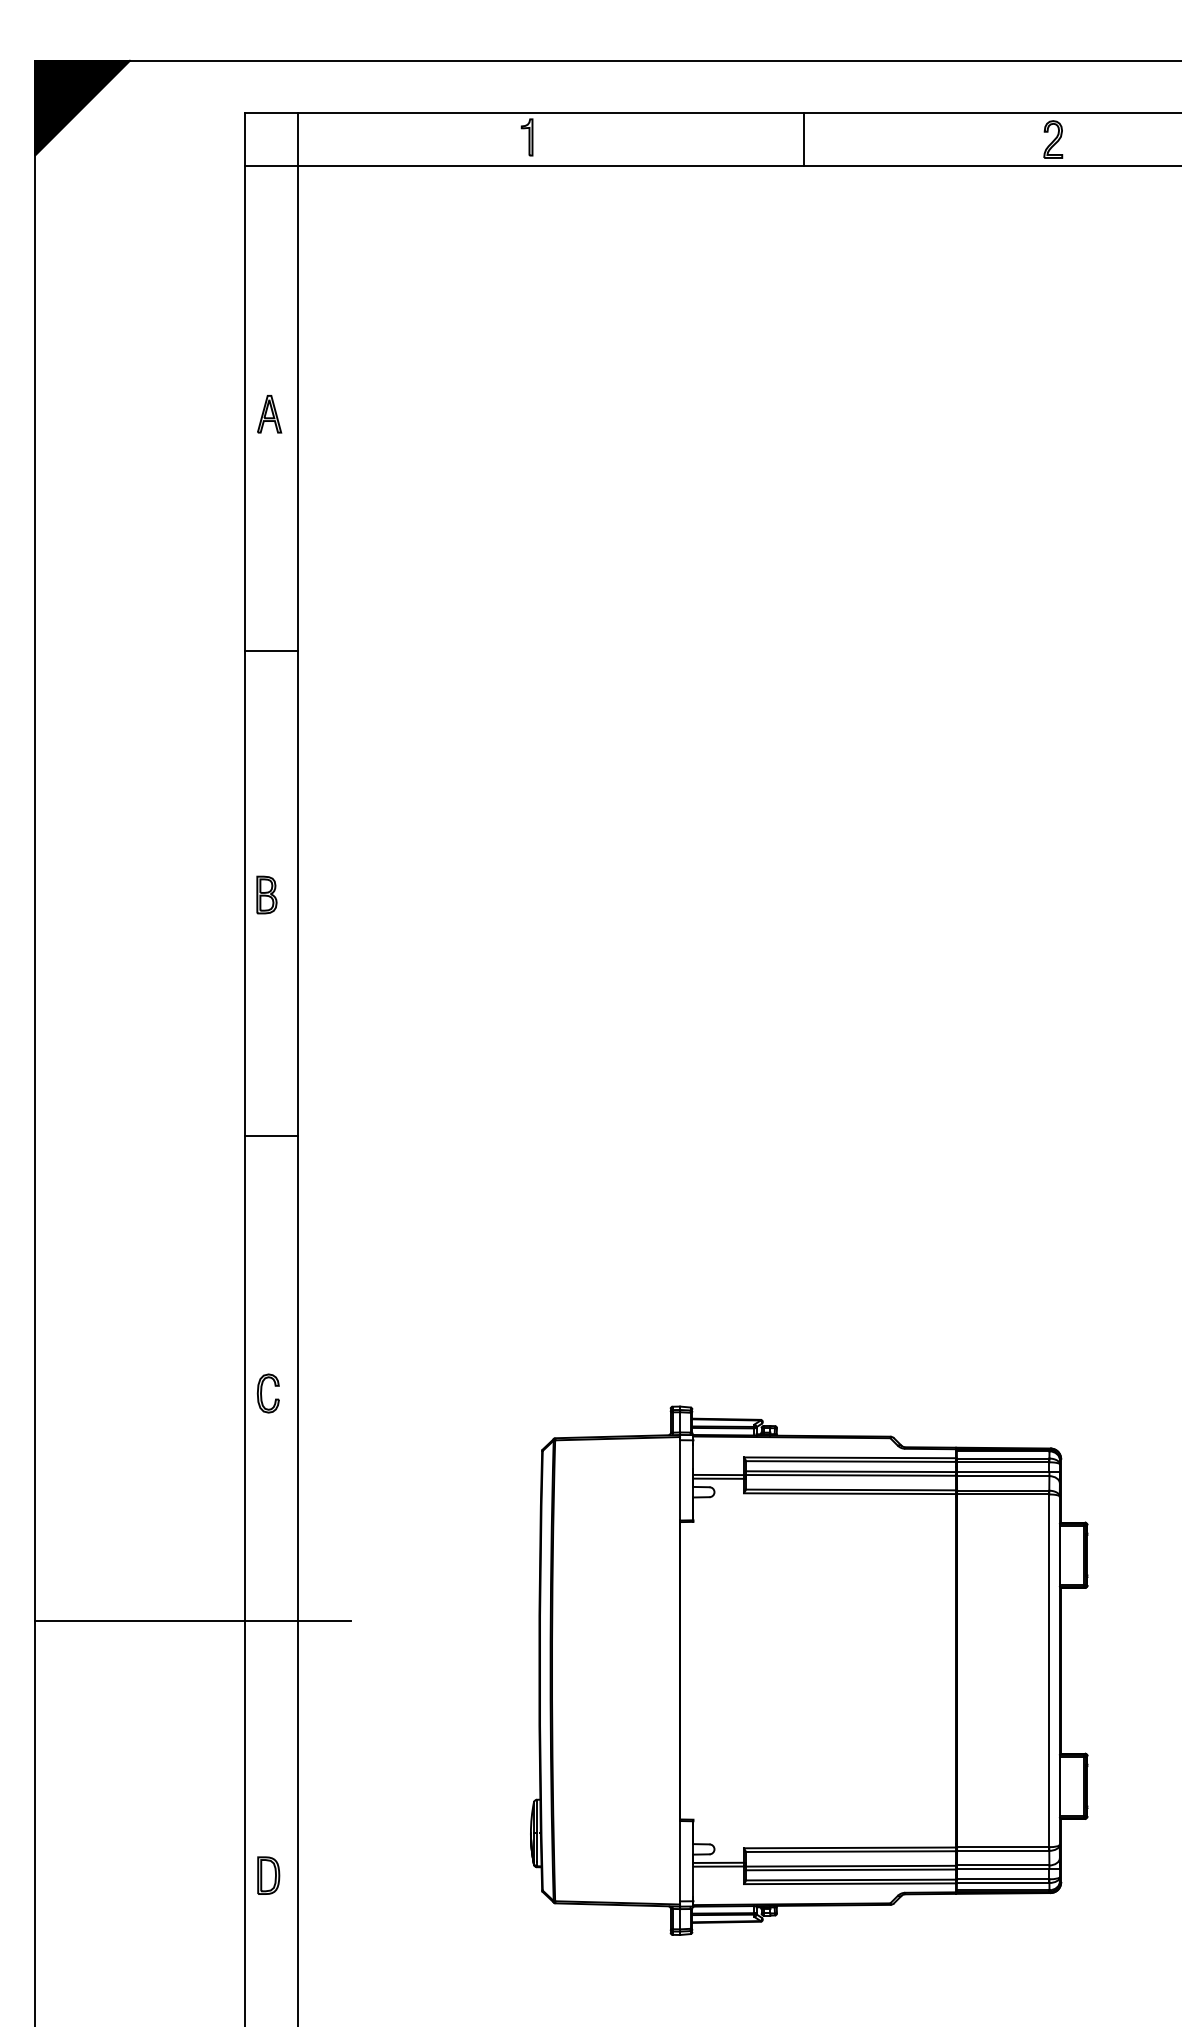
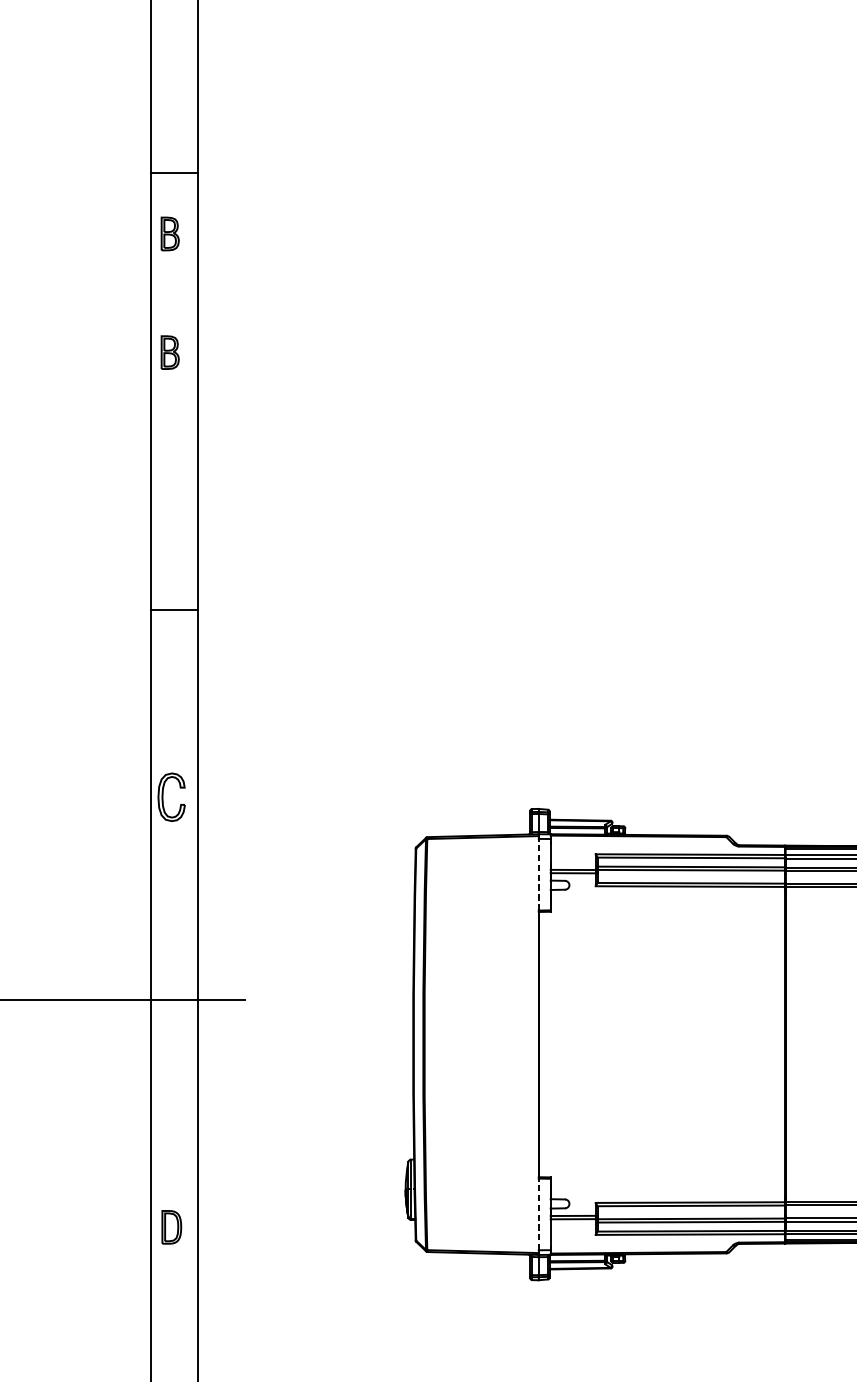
line: (271, 650) -> (174, 172), moved
part: (266, 761) -> (169, 233), added
line: (271, 1135) -> (174, 609), moved
part: (267, 1393) -> (170, 797), size x1.4
line: (680, 1479) -> (539, 873), solid -> dashed
line: (680, 1860) -> (539, 1213), solid -> dashed

